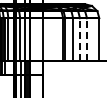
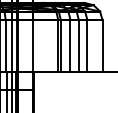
line: (79, 39) -> (78, 46), dashed -> solid
line: (87, 39) -> (88, 46), dashed -> solid

